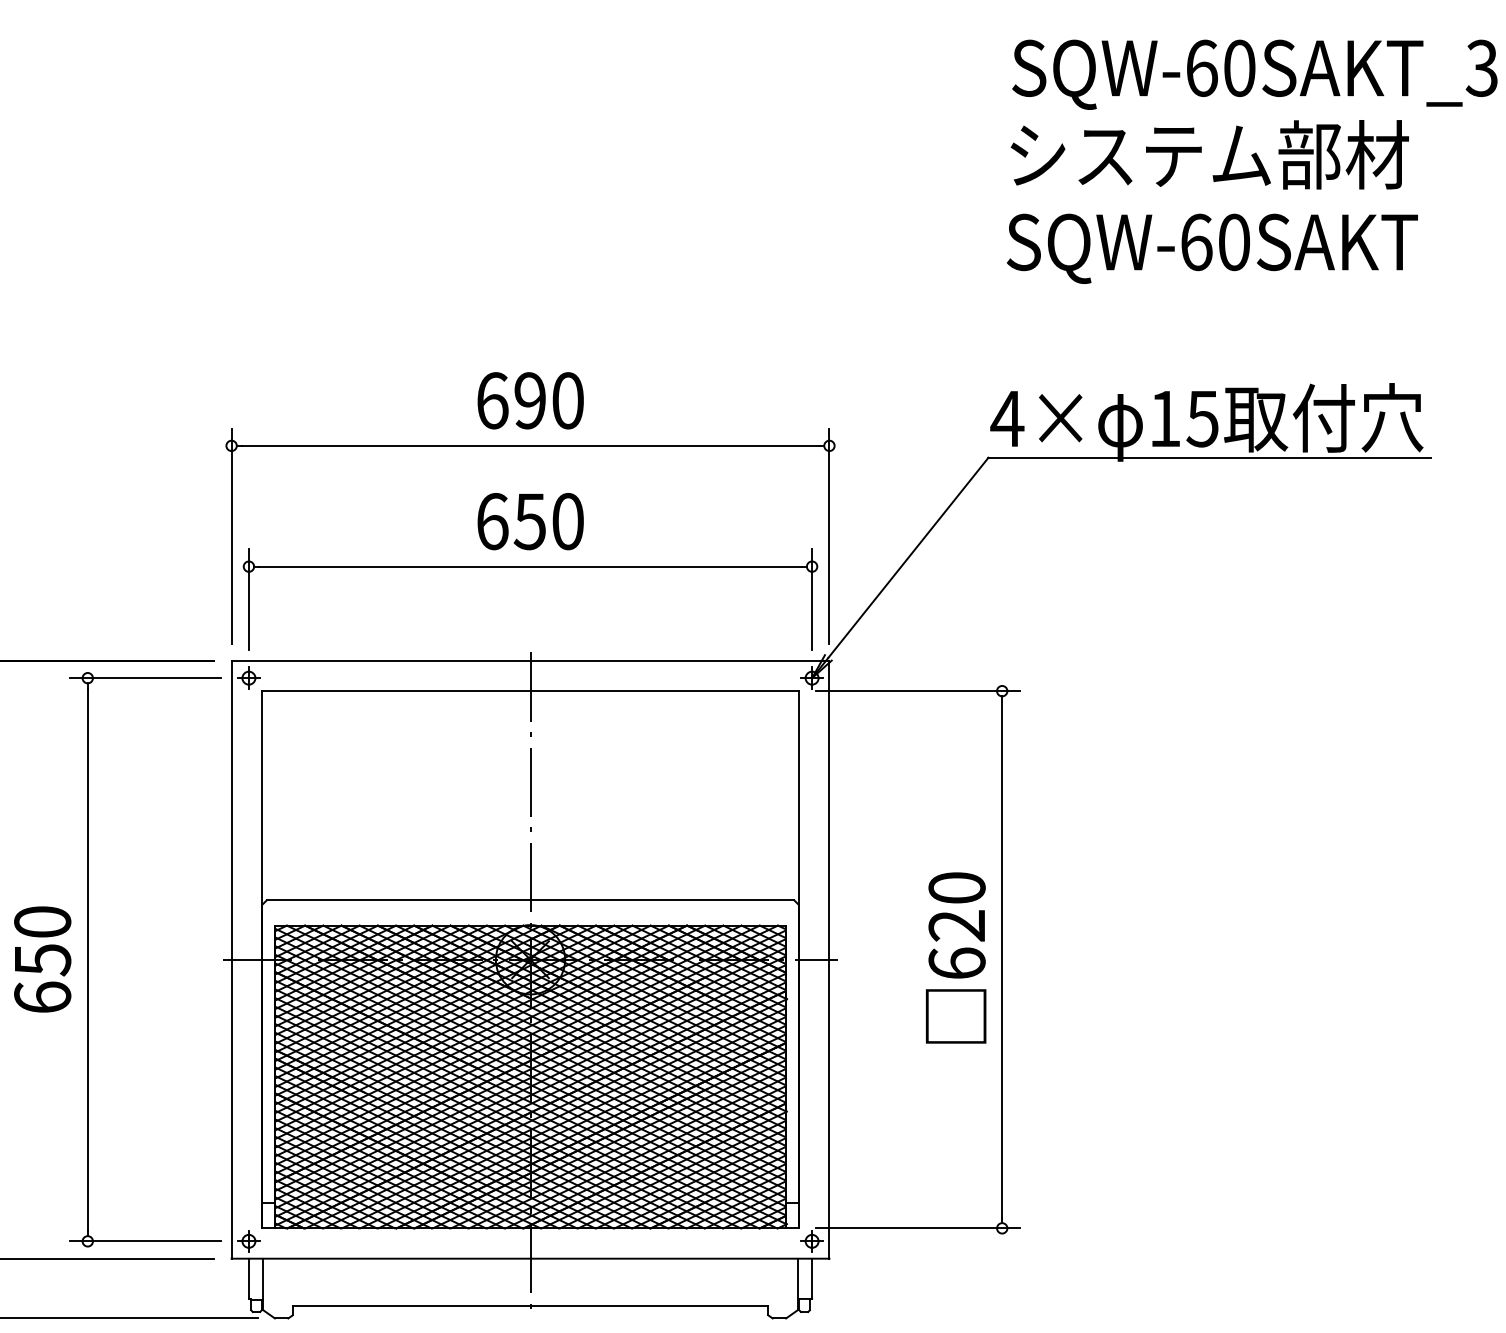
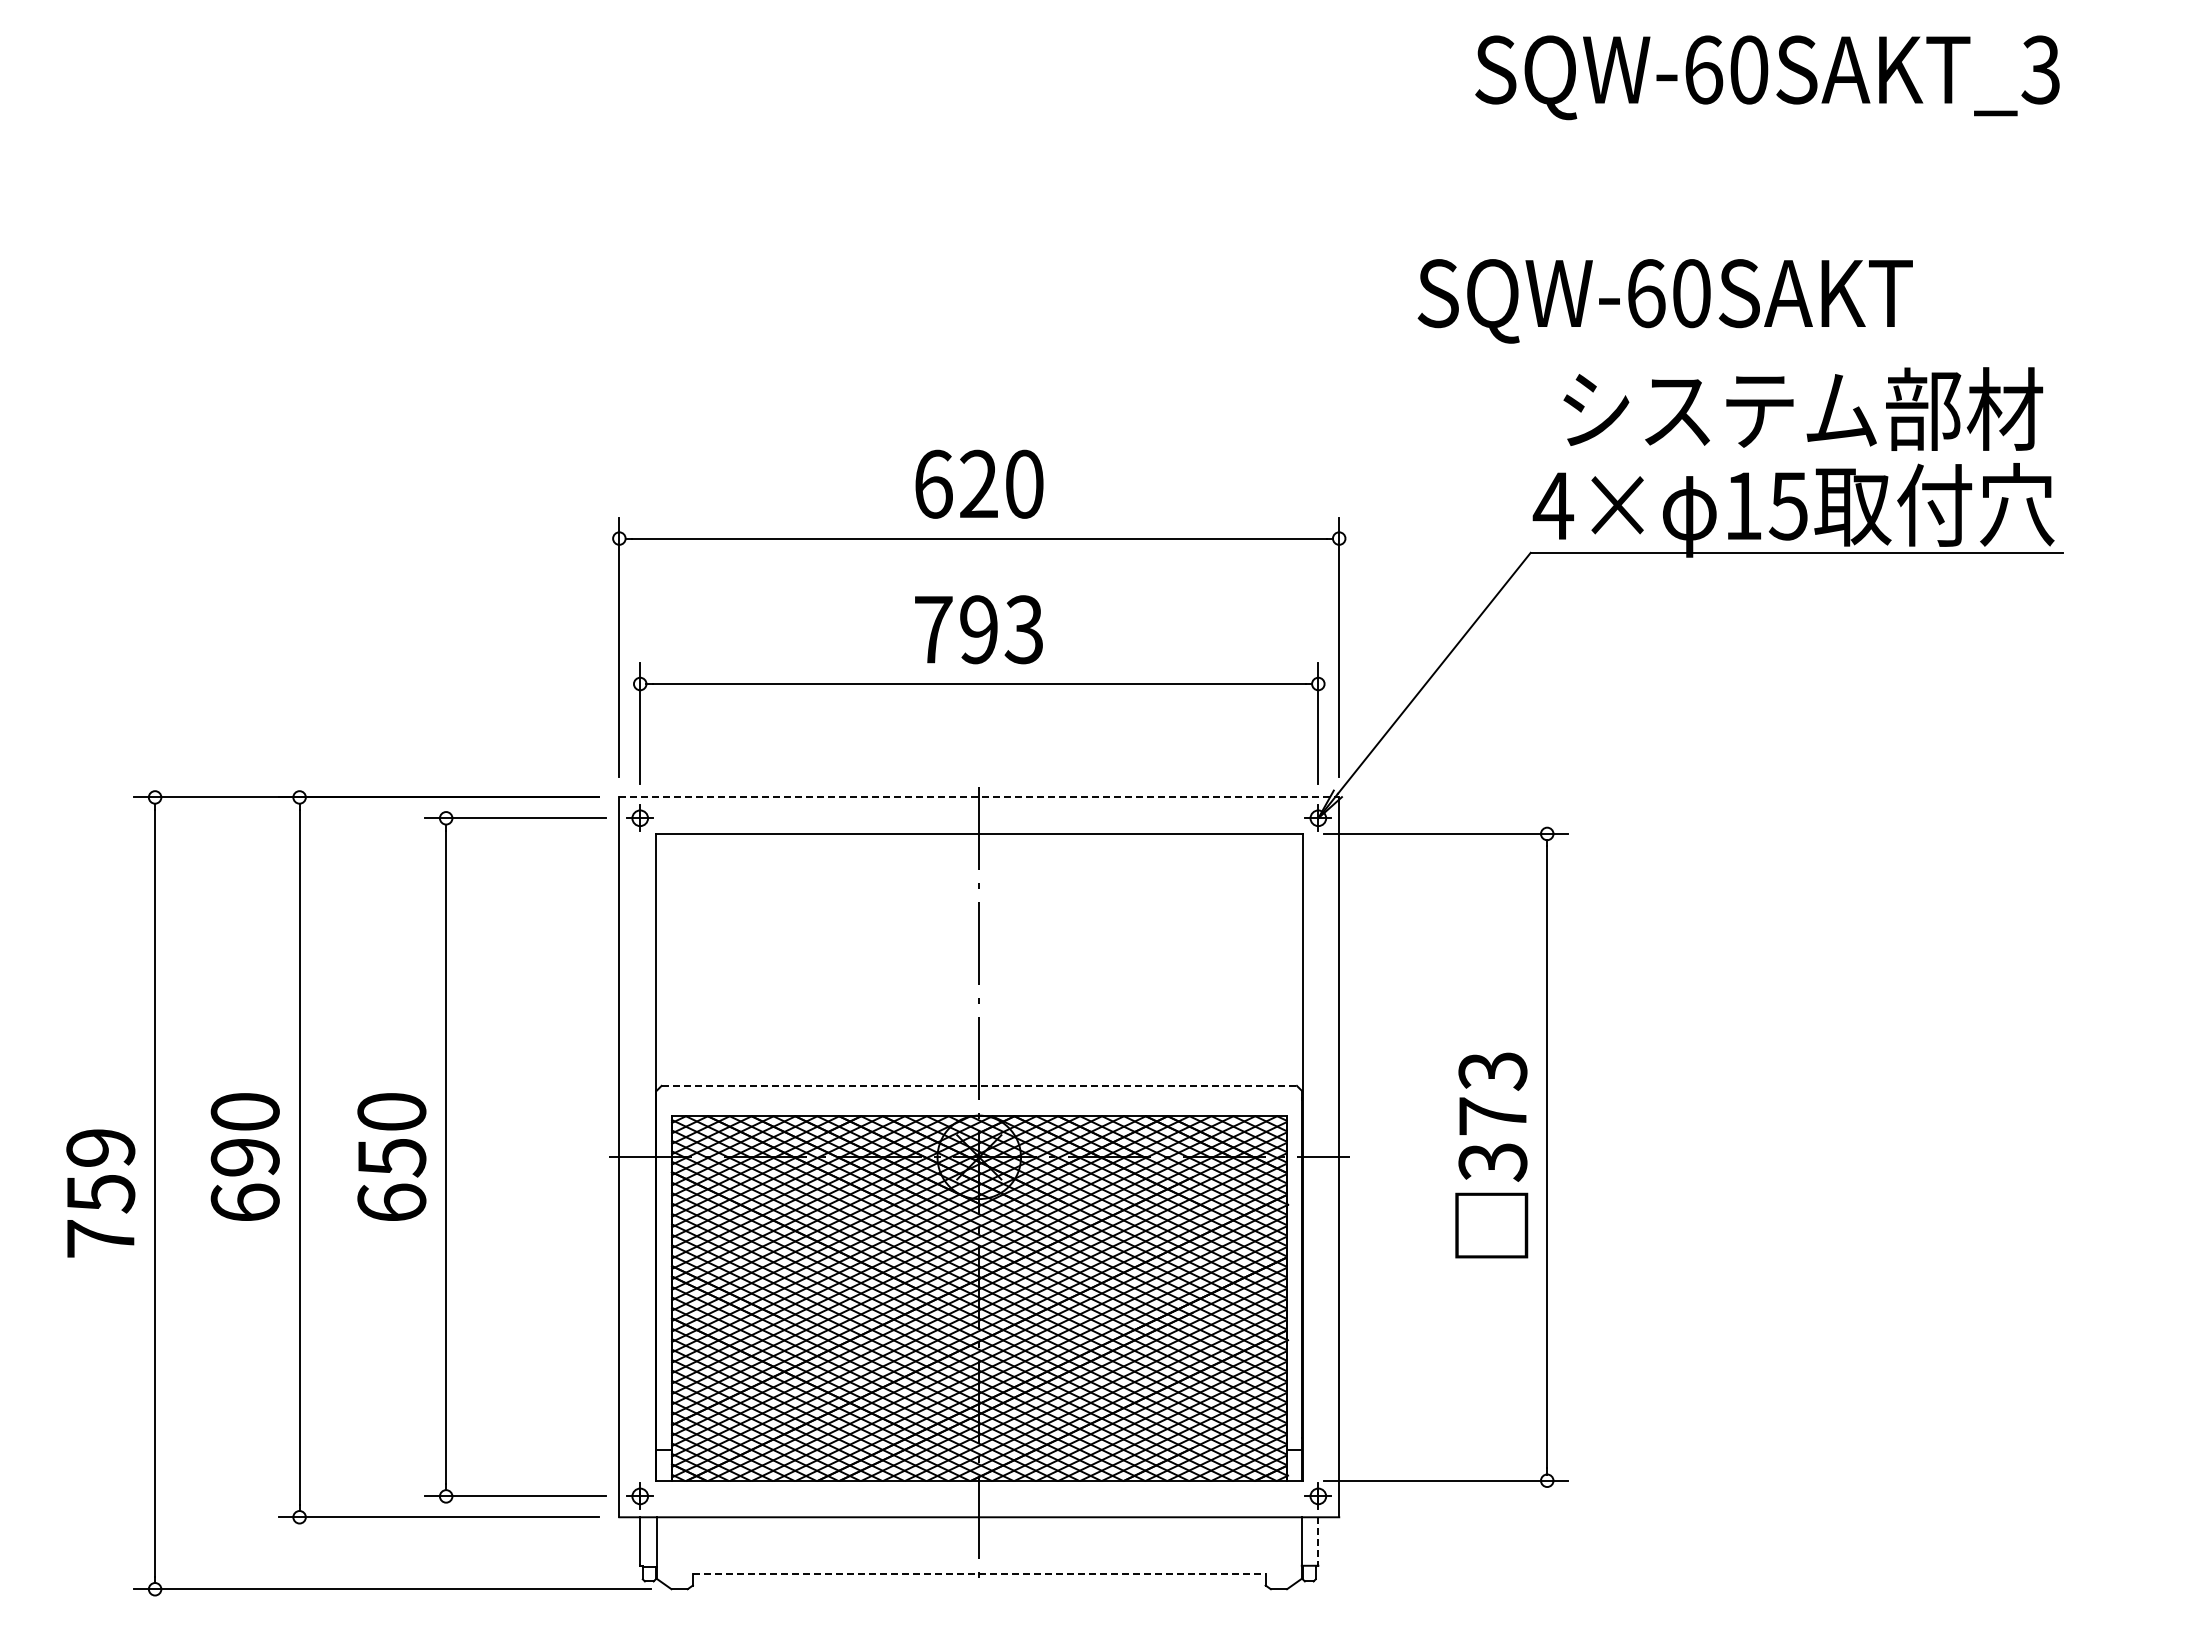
text: (1254, 74) -> (1767, 77), moved
text: (1210, 154) -> (1803, 408), moved
text: (1211, 248) -> (1664, 301), moved
text: (529, 400) -> (978, 484), 690 -> 620
text: (530, 521) -> (979, 629), 650 -> 793
line: (530, 660) -> (979, 797), solid -> dashed
line: (530, 900) -> (979, 1085), solid -> dashed
text: (956, 925) -> (1492, 1116), 620 -> 373
line: (812, 1278) -> (1318, 1541), solid -> dashed
line: (530, 1306) -> (979, 1574), solid -> dashed

